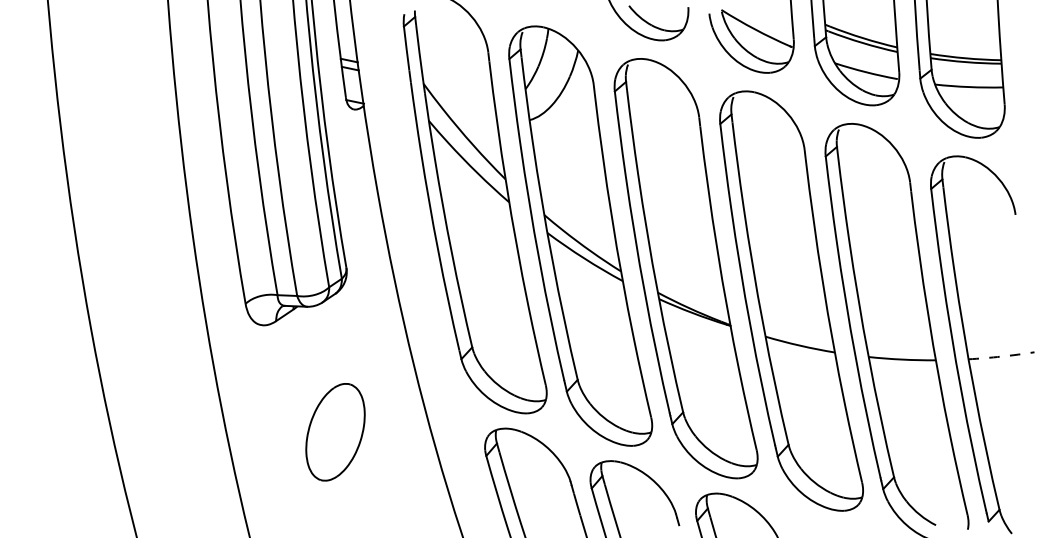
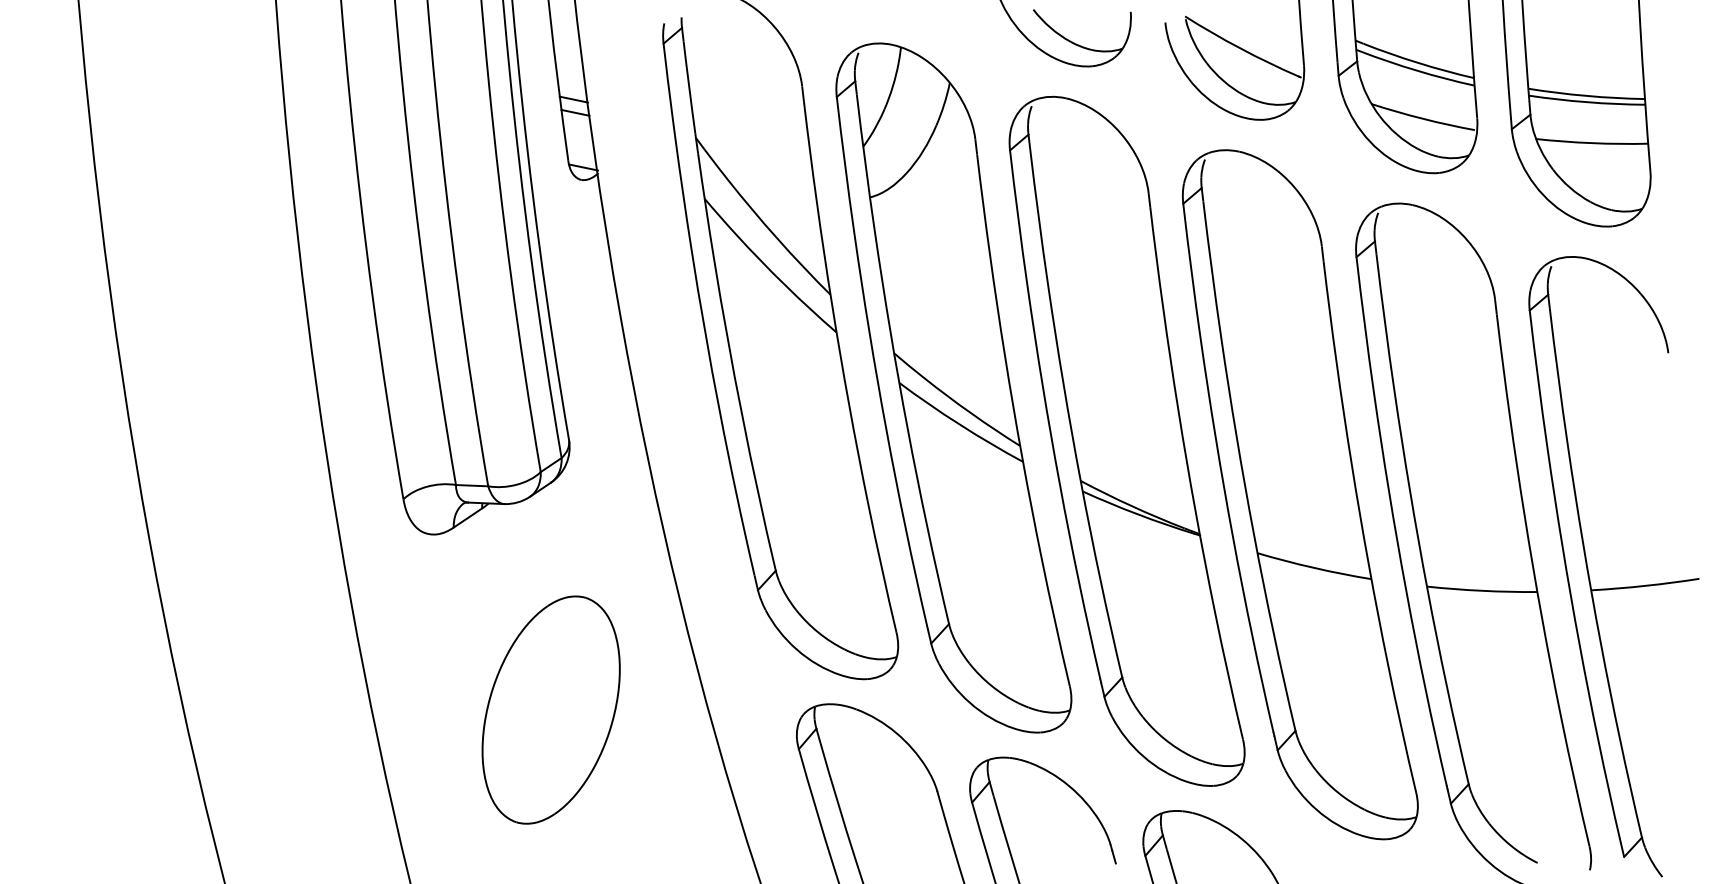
arc: (1001, 356) -> (1645, 585), dashed -> solid
part: (335, 432) -> (551, 710), size x1.43

